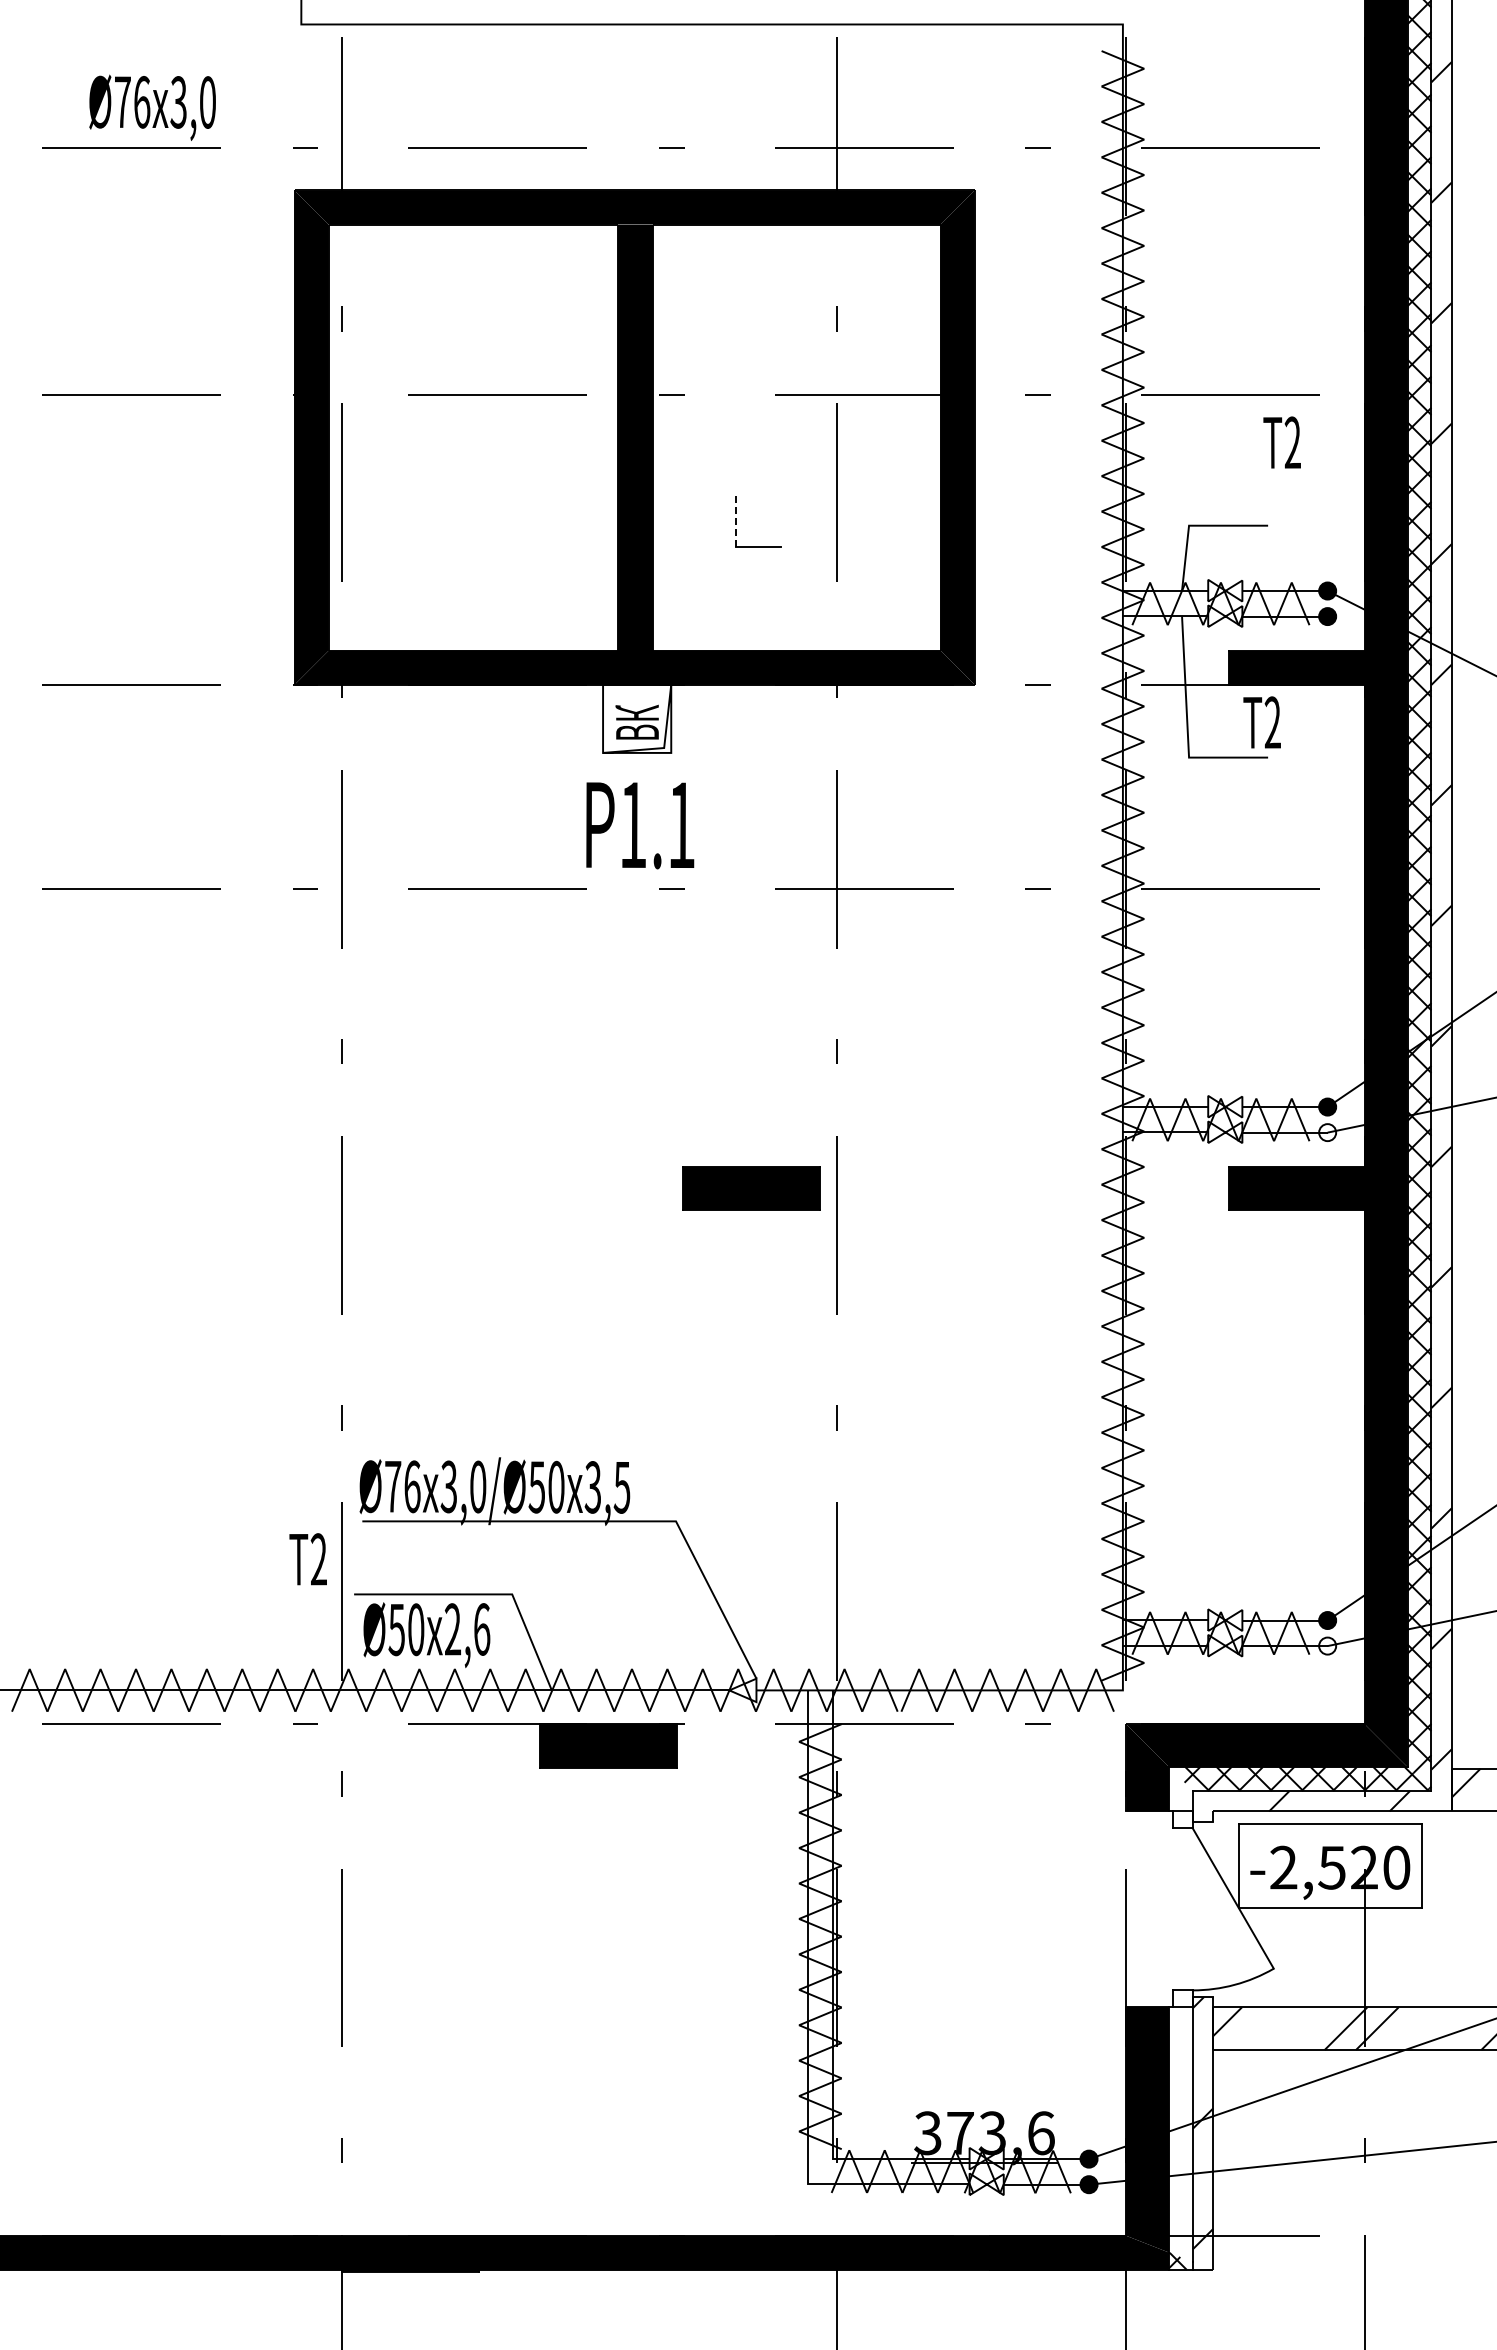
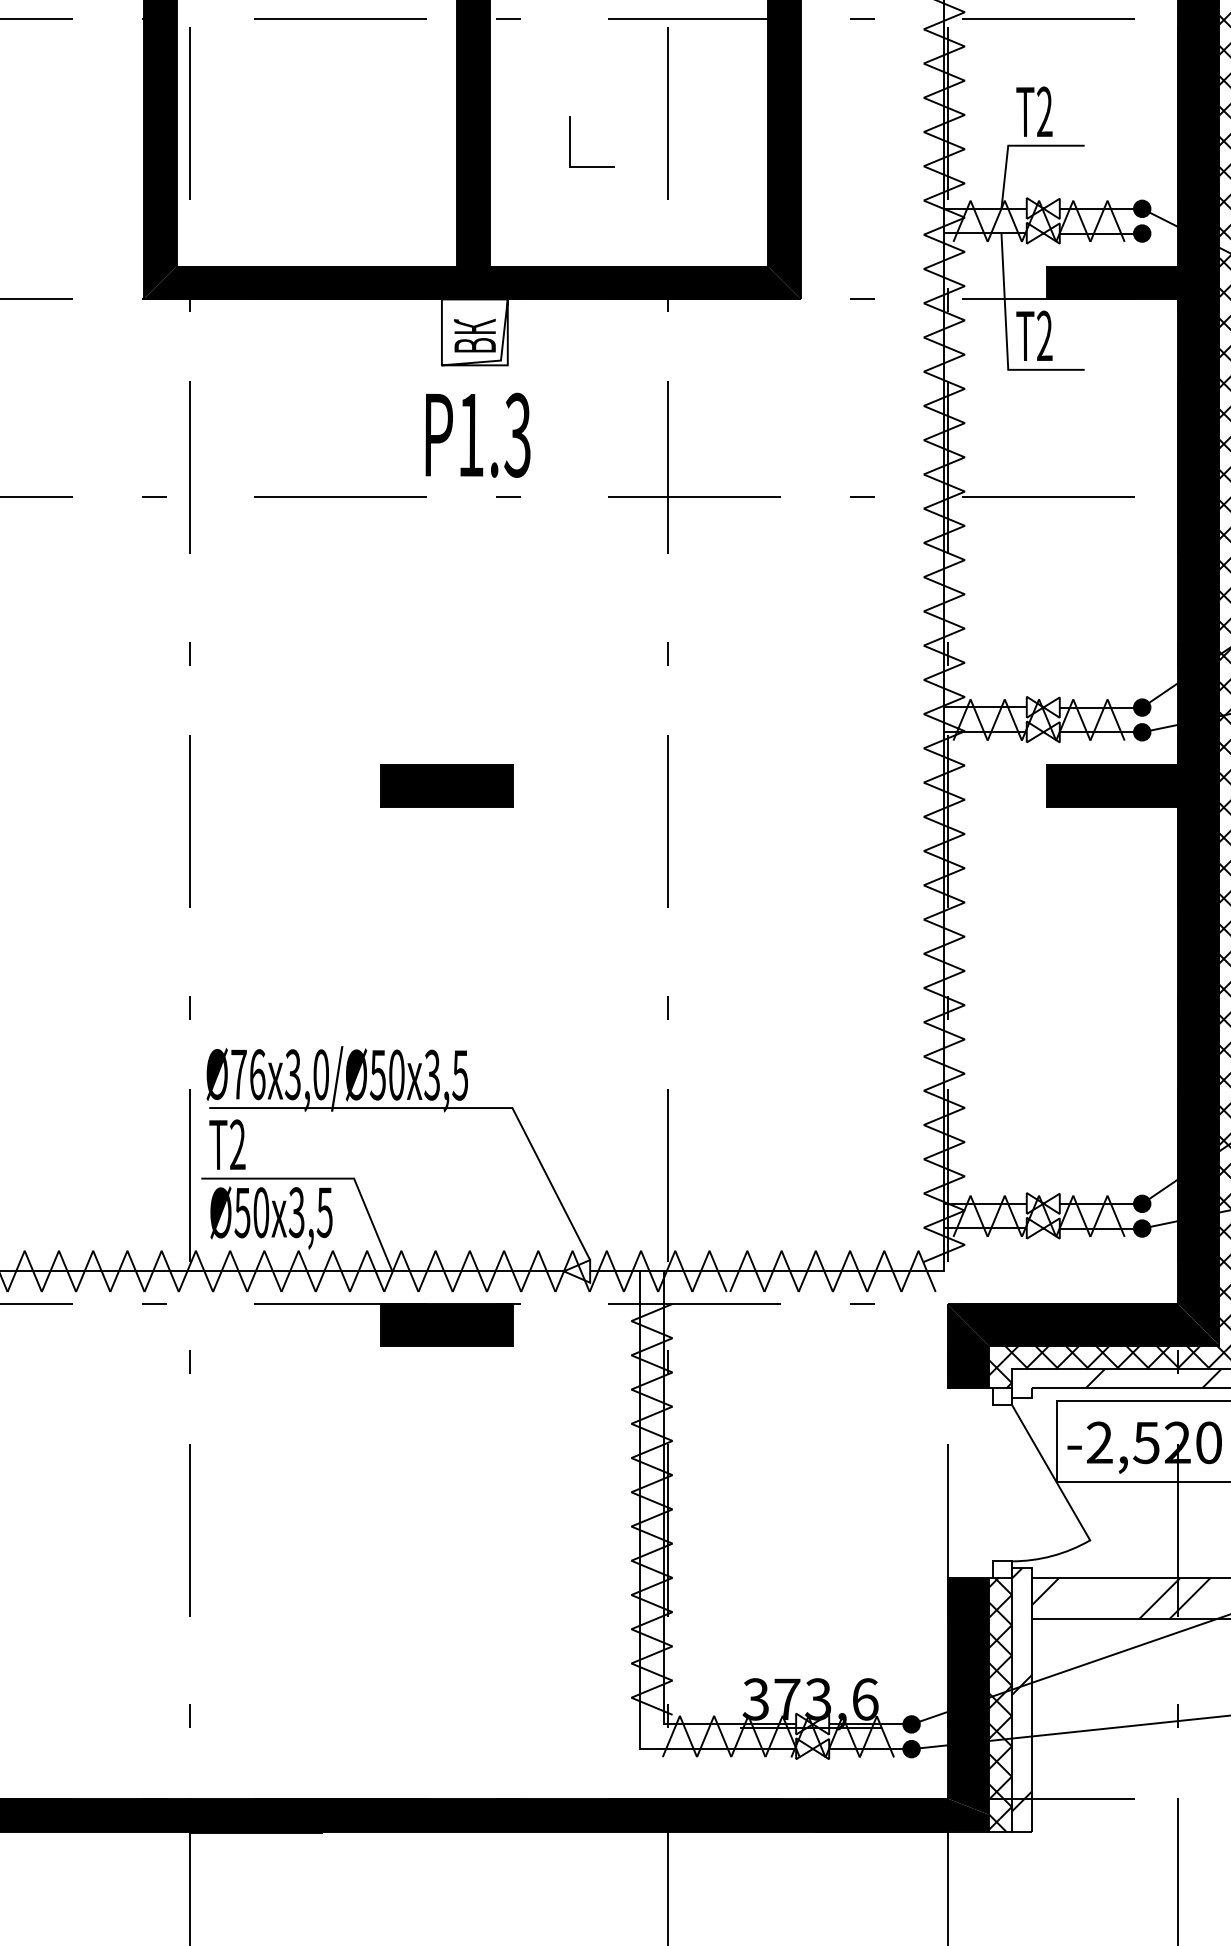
text: (1281, 442) -> (1033, 111), moved
line: (735, 521) -> (569, 141), dashed -> solid
text: (1261, 722) -> (1033, 335), moved
text: (680, 825) -> (516, 435), 1.1 -> 1.3
fill: (1327, 1132) -> (1142, 732), added
part: (751, 1188) -> (447, 786), moved
text: (307, 1559) -> (226, 1144), moved
text: (467, 1629) -> (310, 1212), 2,6 -> 3,5
fill: (1327, 1645) -> (1142, 1228), added
hatch: (1180, 1796) -> (999, 1373), added
hatch: (1180, 2131) -> (999, 1697), added

